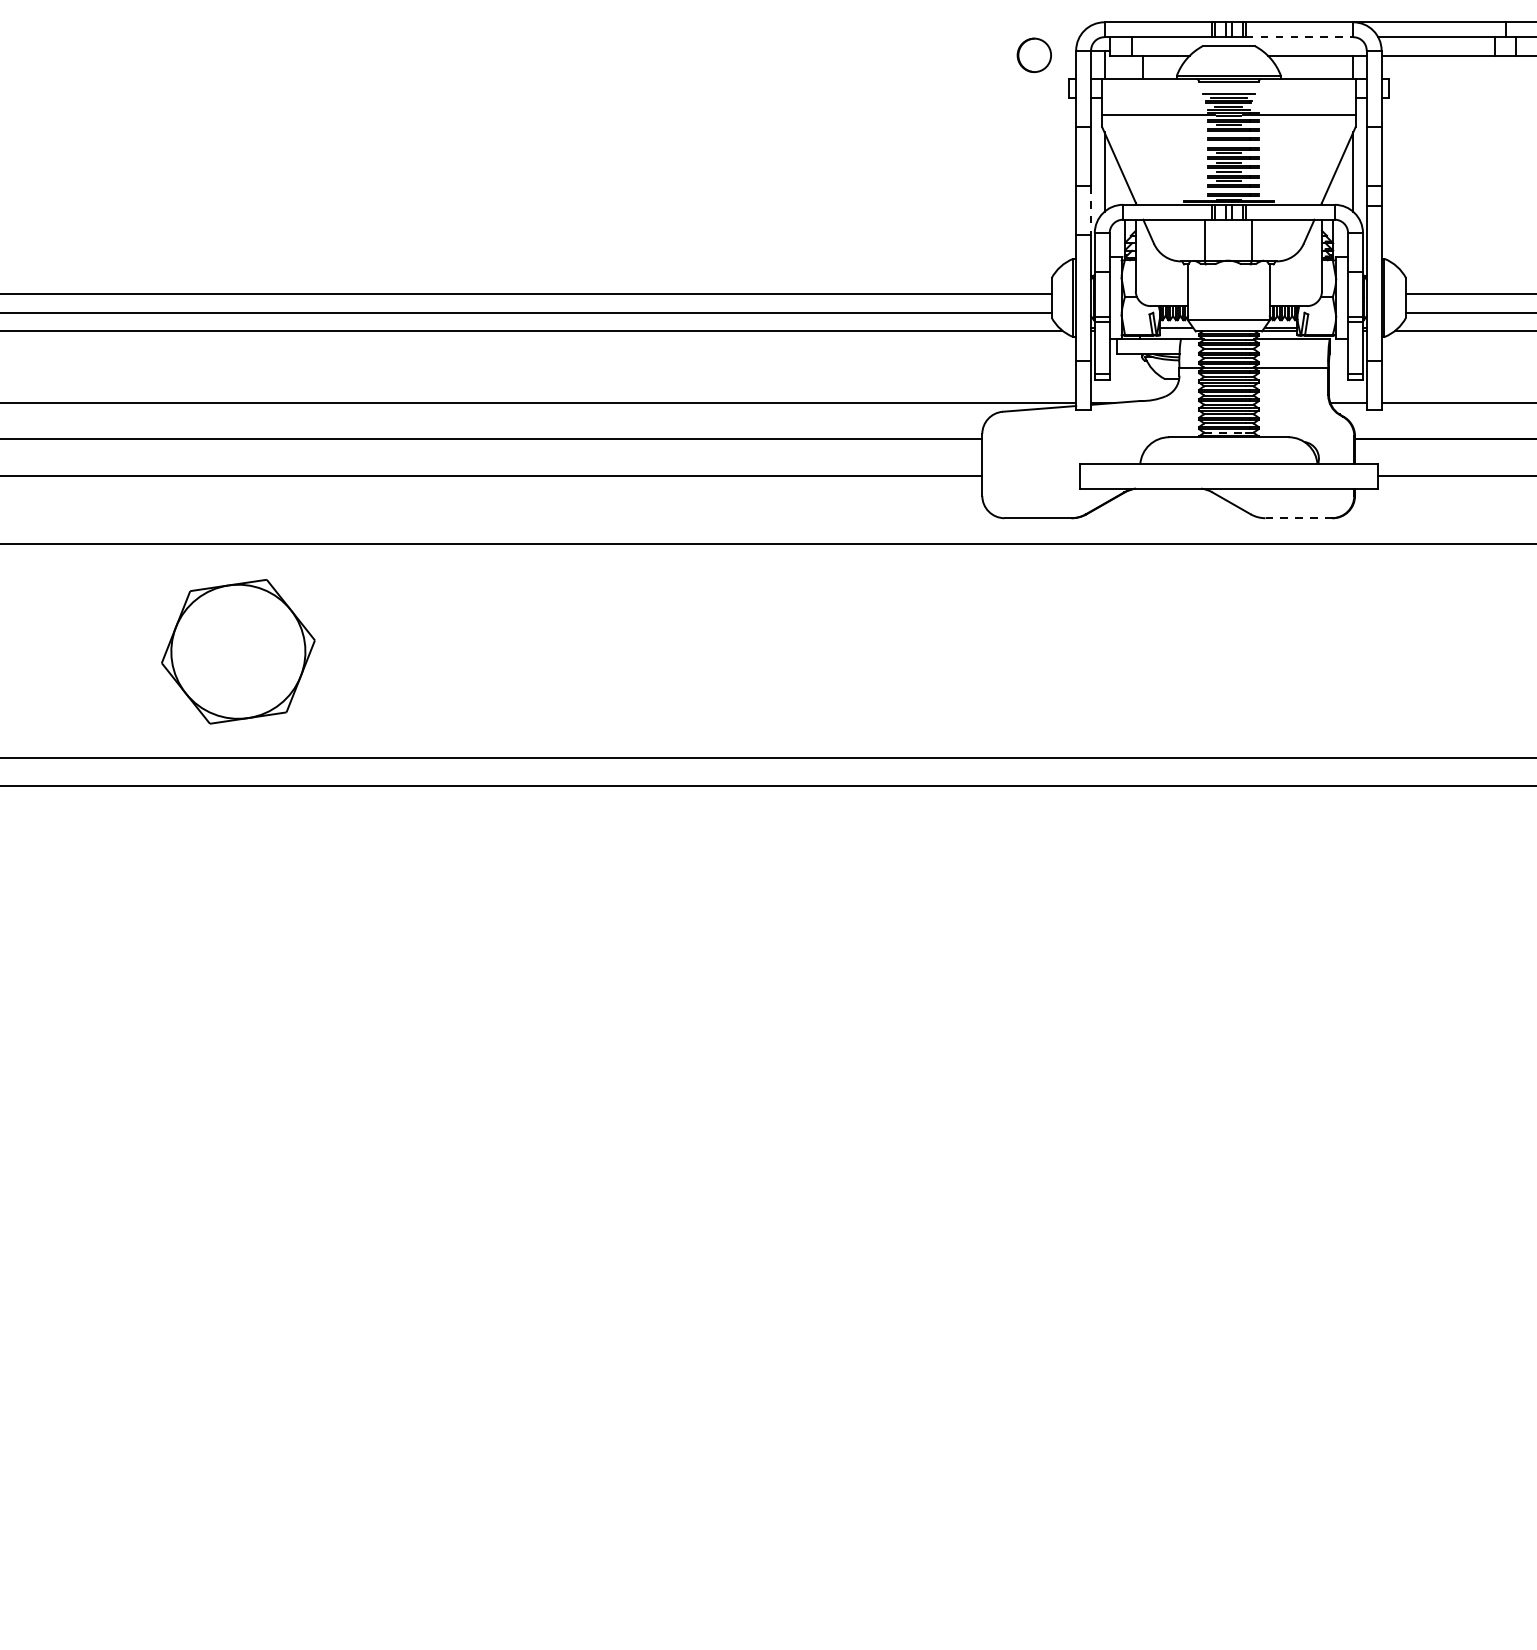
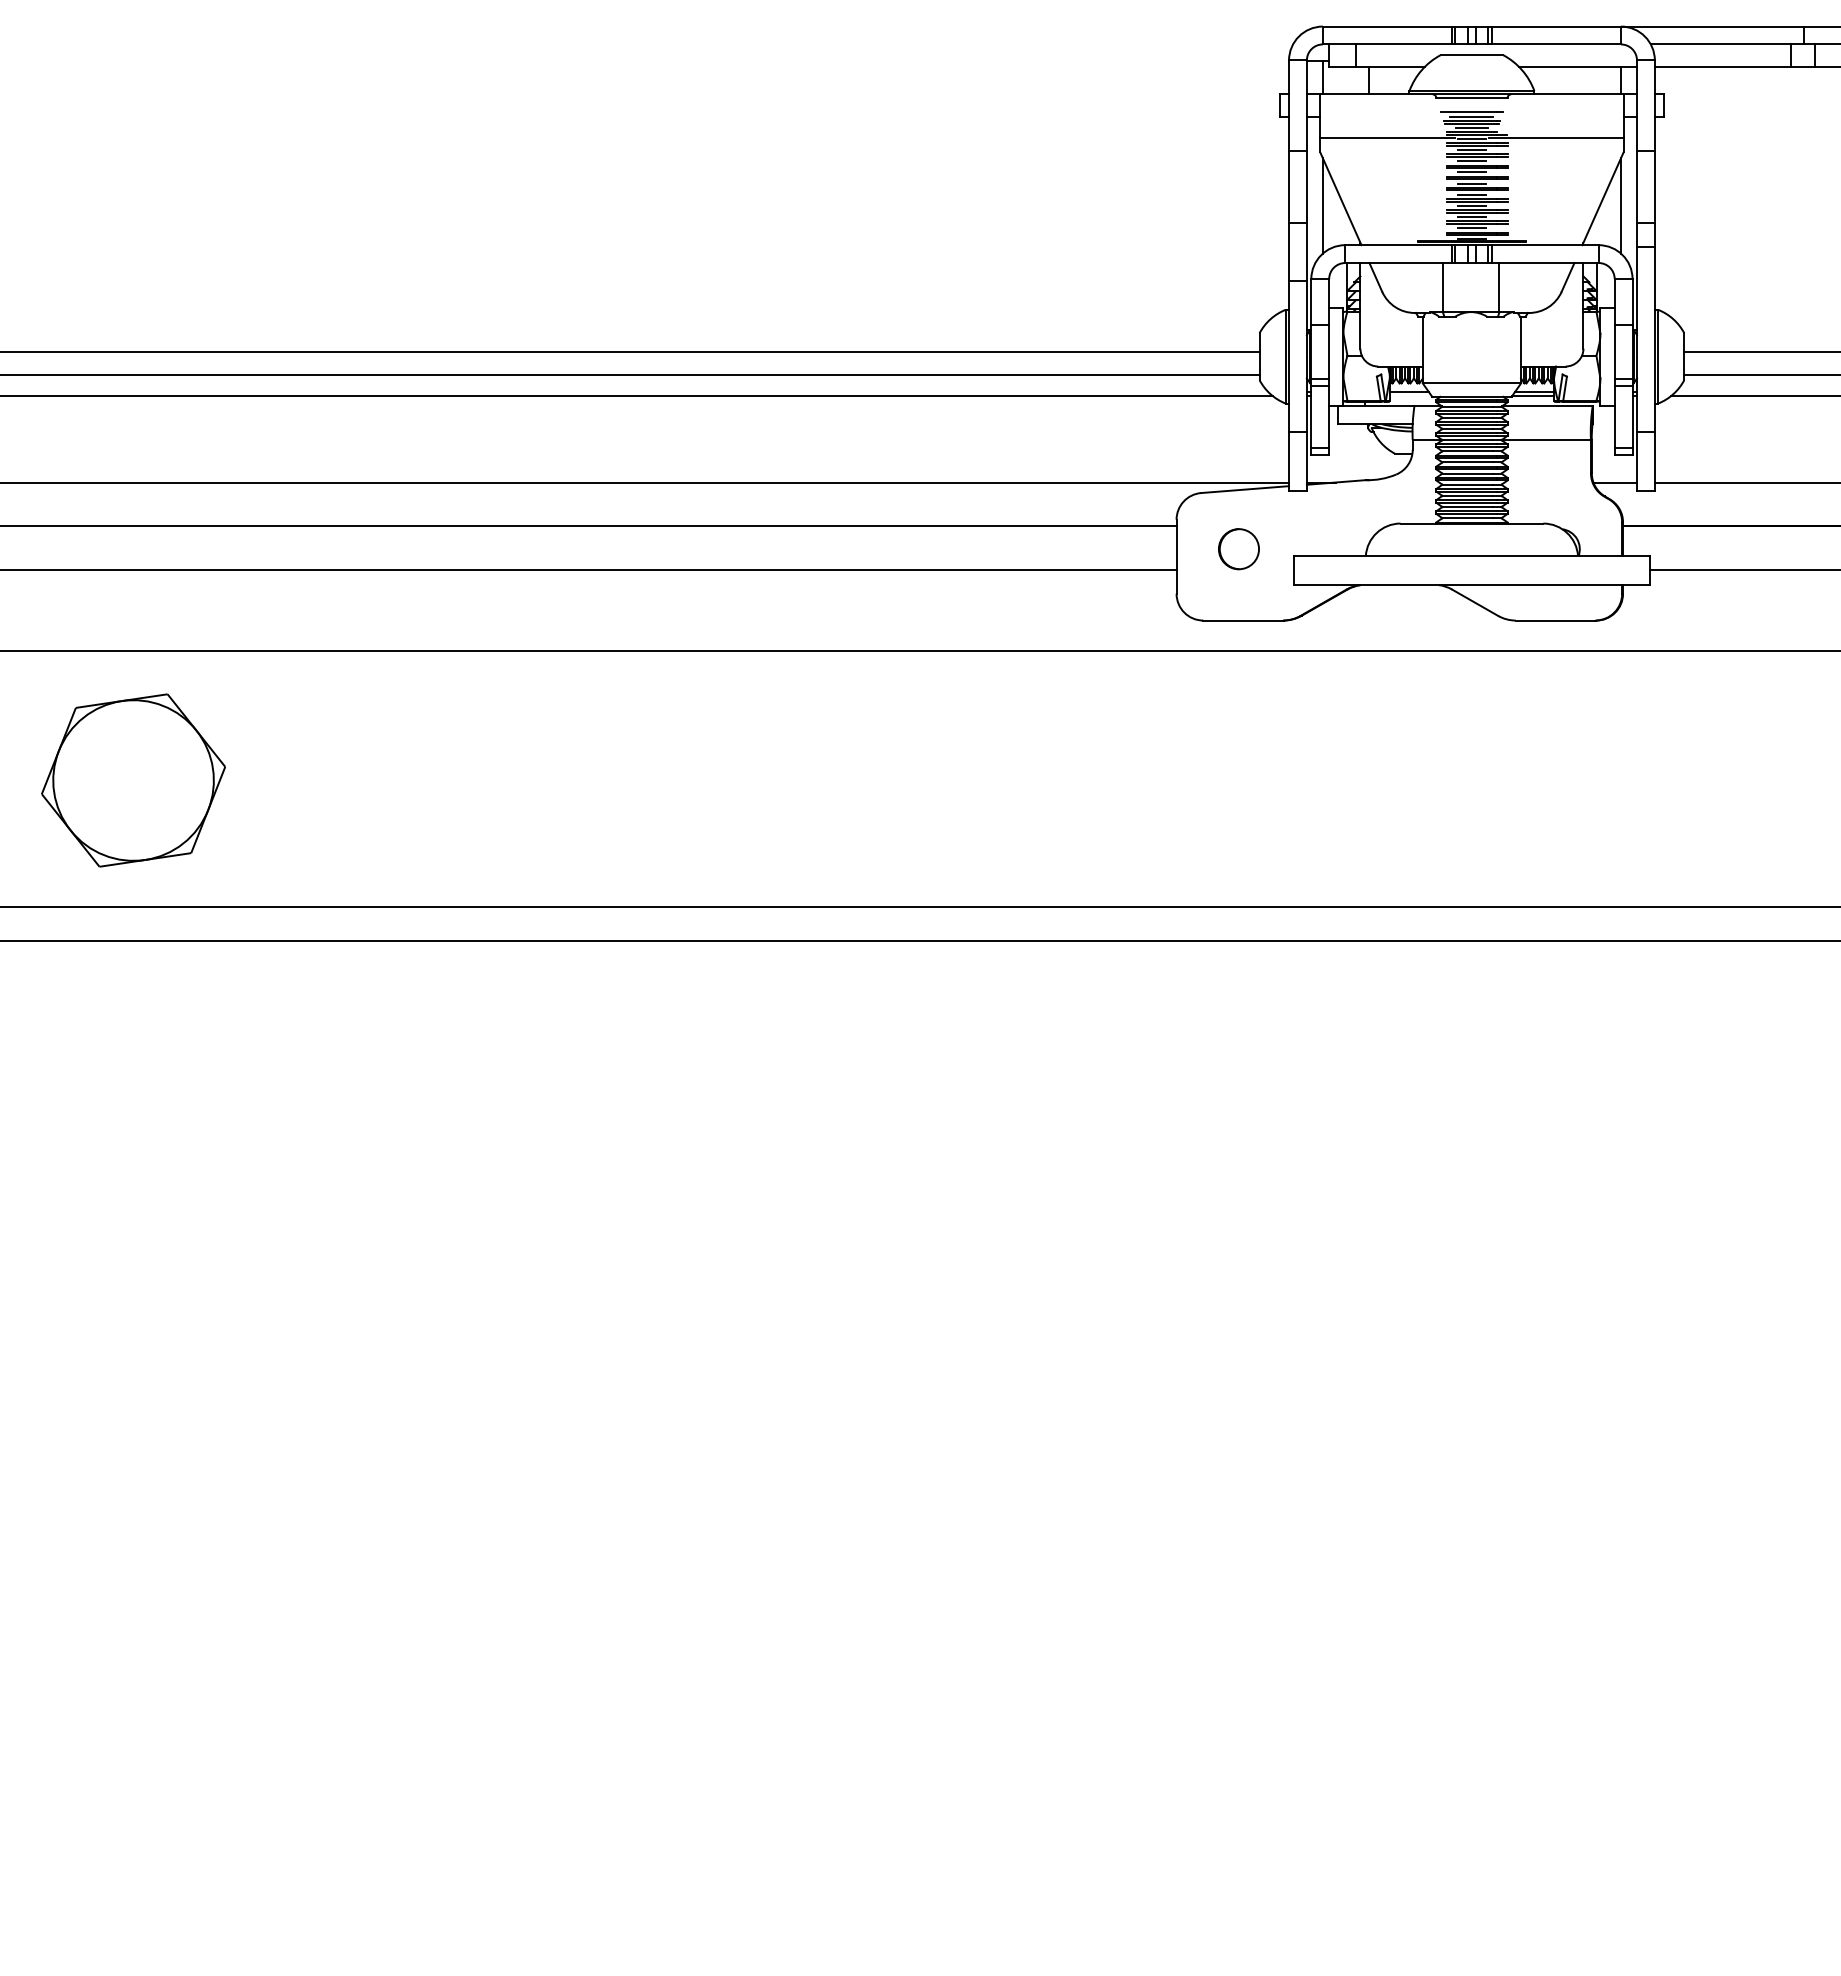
line: (1300, 37) -> (1557, 44), dashed -> solid
circle: (1033, 55) -> (1238, 549), moved
line: (1228, 134) -> (1471, 161), added
line: (1228, 144) -> (1471, 172), added
line: (1228, 190) -> (1471, 228), added
line: (1090, 210) -> (1306, 252), dashed -> solid
line: (1226, 433) -> (1468, 518), dashed -> solid
line: (1298, 518) -> (1555, 620), dashed -> solid
part: (238, 651) -> (133, 780), moved

